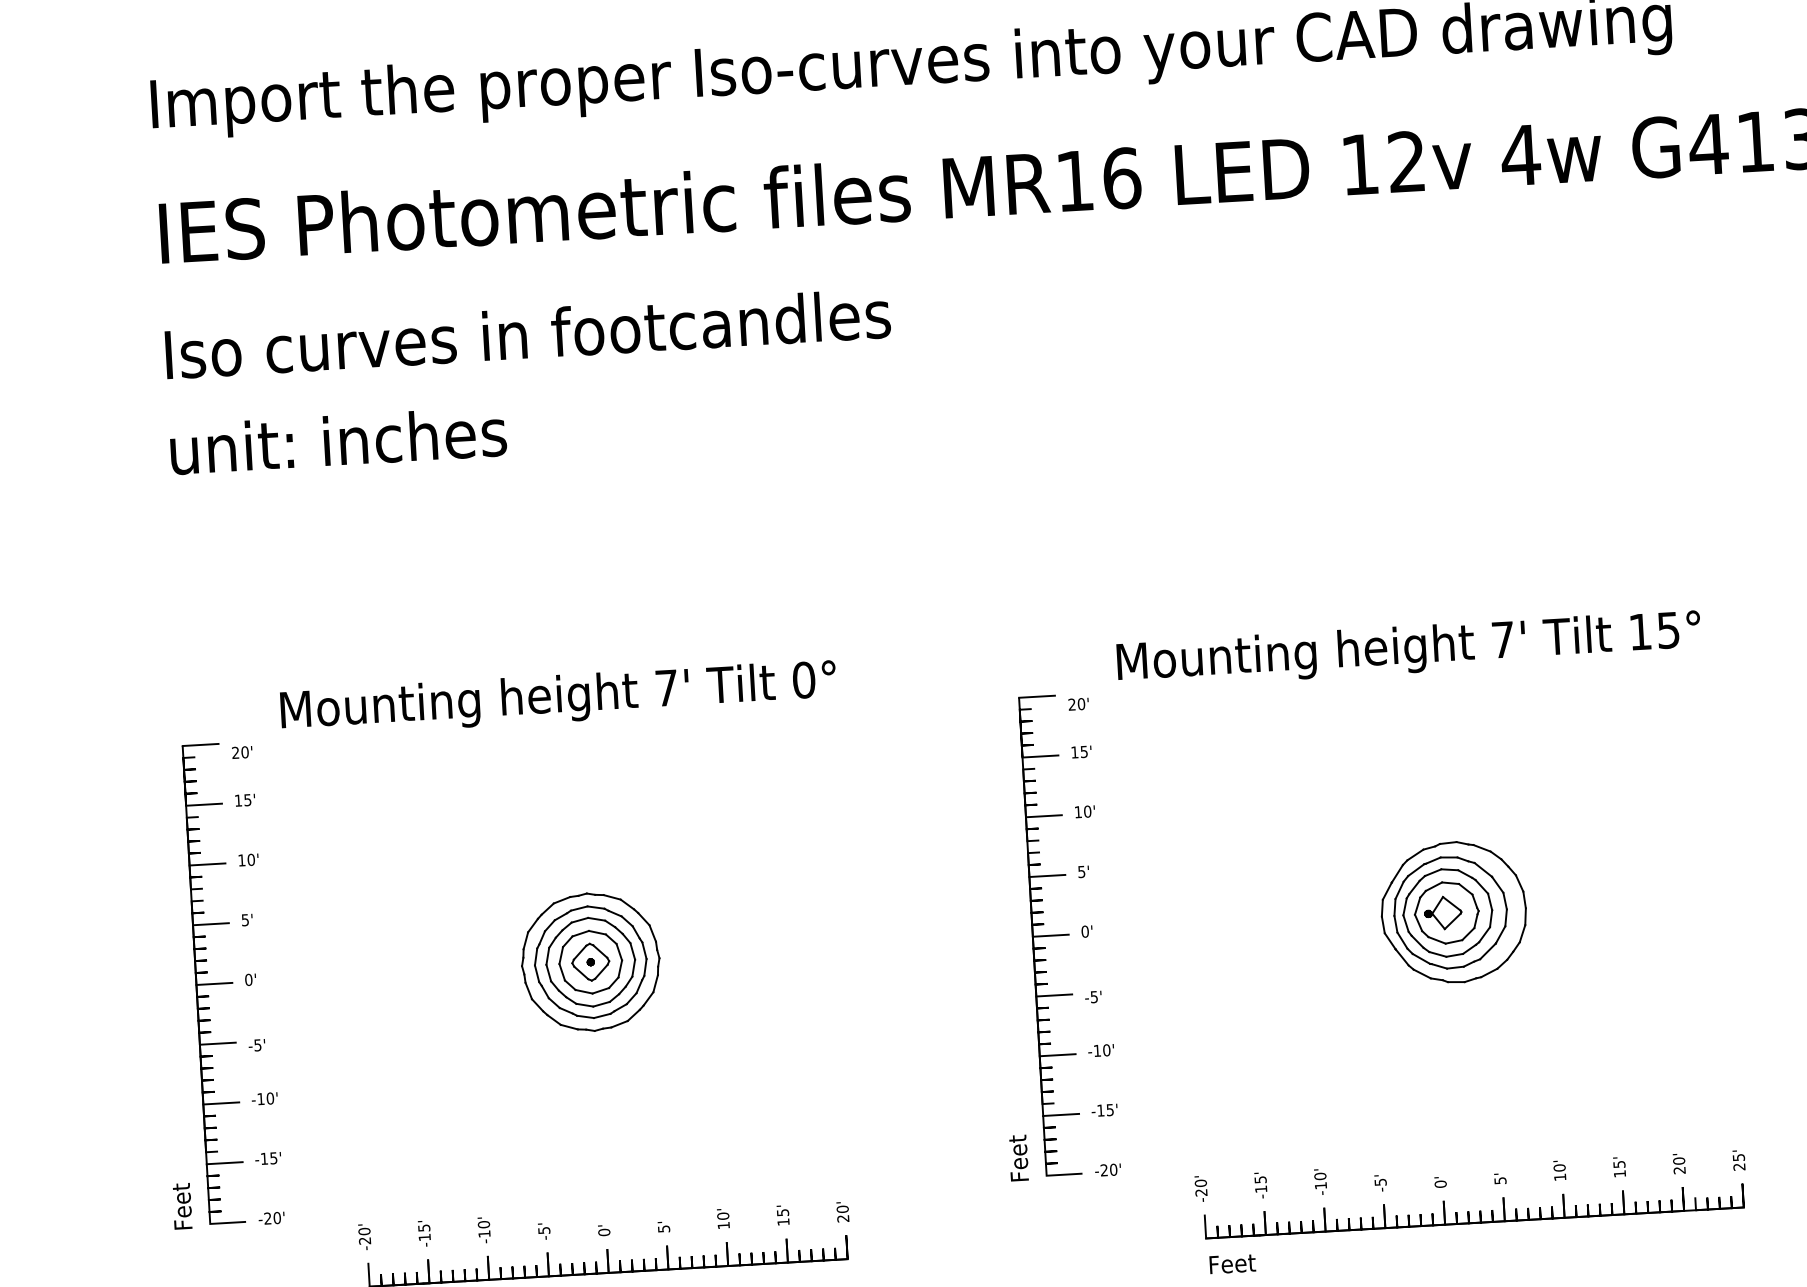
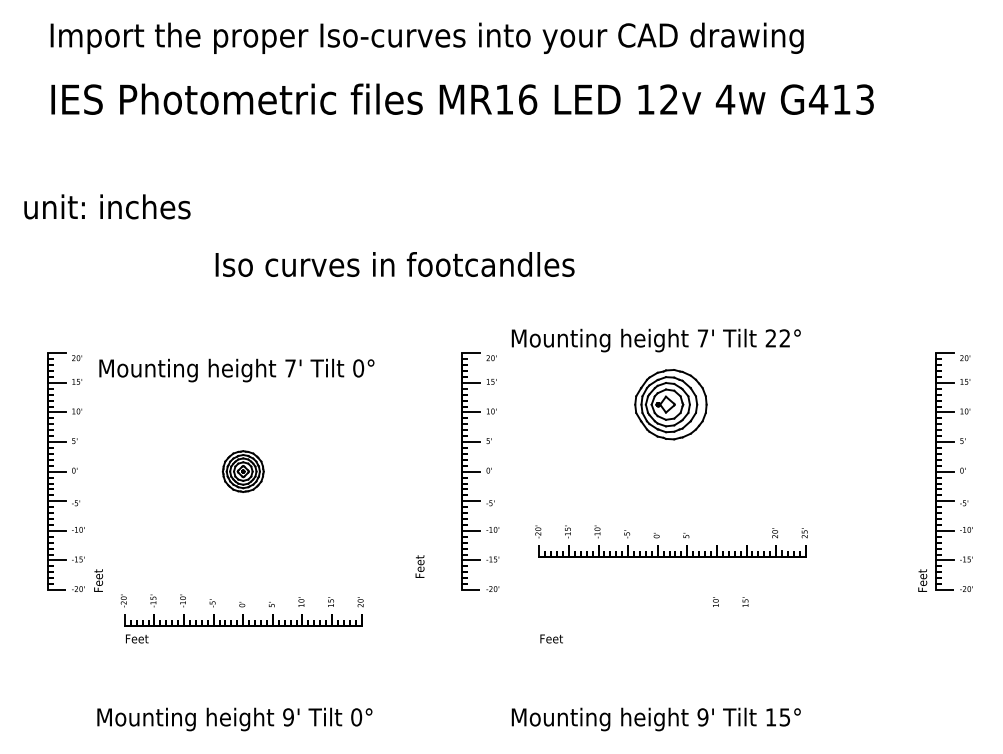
text: (526, 333) -> (394, 264), moved
text: (338, 439) -> (107, 206), moved
text: (1653, 631) -> (777, 338), 15° -> 22°
text: (557, 698) -> (236, 370), moved
part: (1452, 912) -> (670, 404), moved
part: (591, 961) -> (243, 471), size x0.6
text: (1017, 1157) -> (419, 566), moved
text: (182, 1206) -> (98, 580), moved
part: (1470, 1212) -> (670, 551), moved

